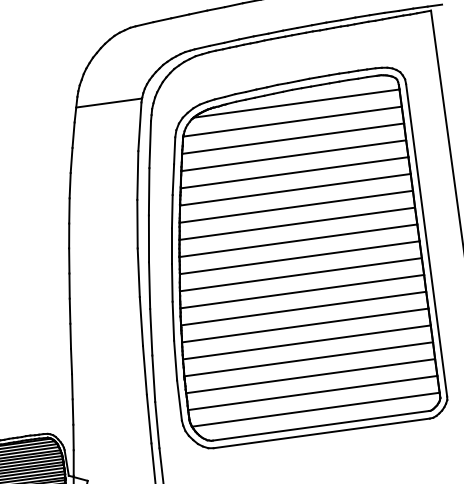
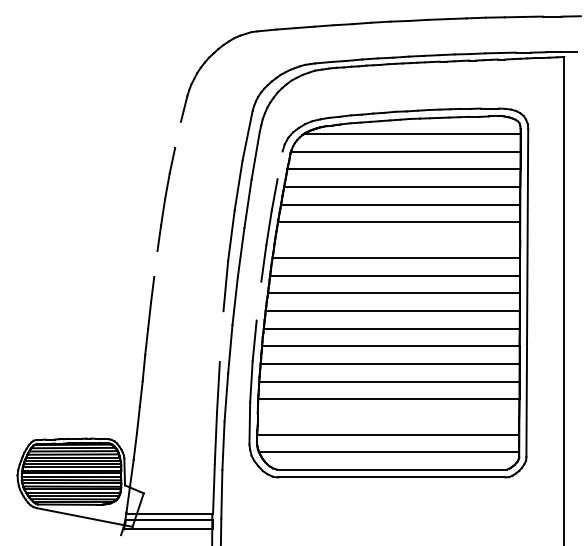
line: (108, 102) -> (218, 106), removed
line: (72, 134) -> (177, 134), removed
line: (174, 151) -> (279, 165), removed
line: (296, 207) -> (397, 240), removed
line: (68, 260) -> (155, 263), removed
line: (171, 282) -> (258, 300), removed
line: (141, 321) -> (221, 336), removed
line: (310, 375) -> (388, 416), removed

